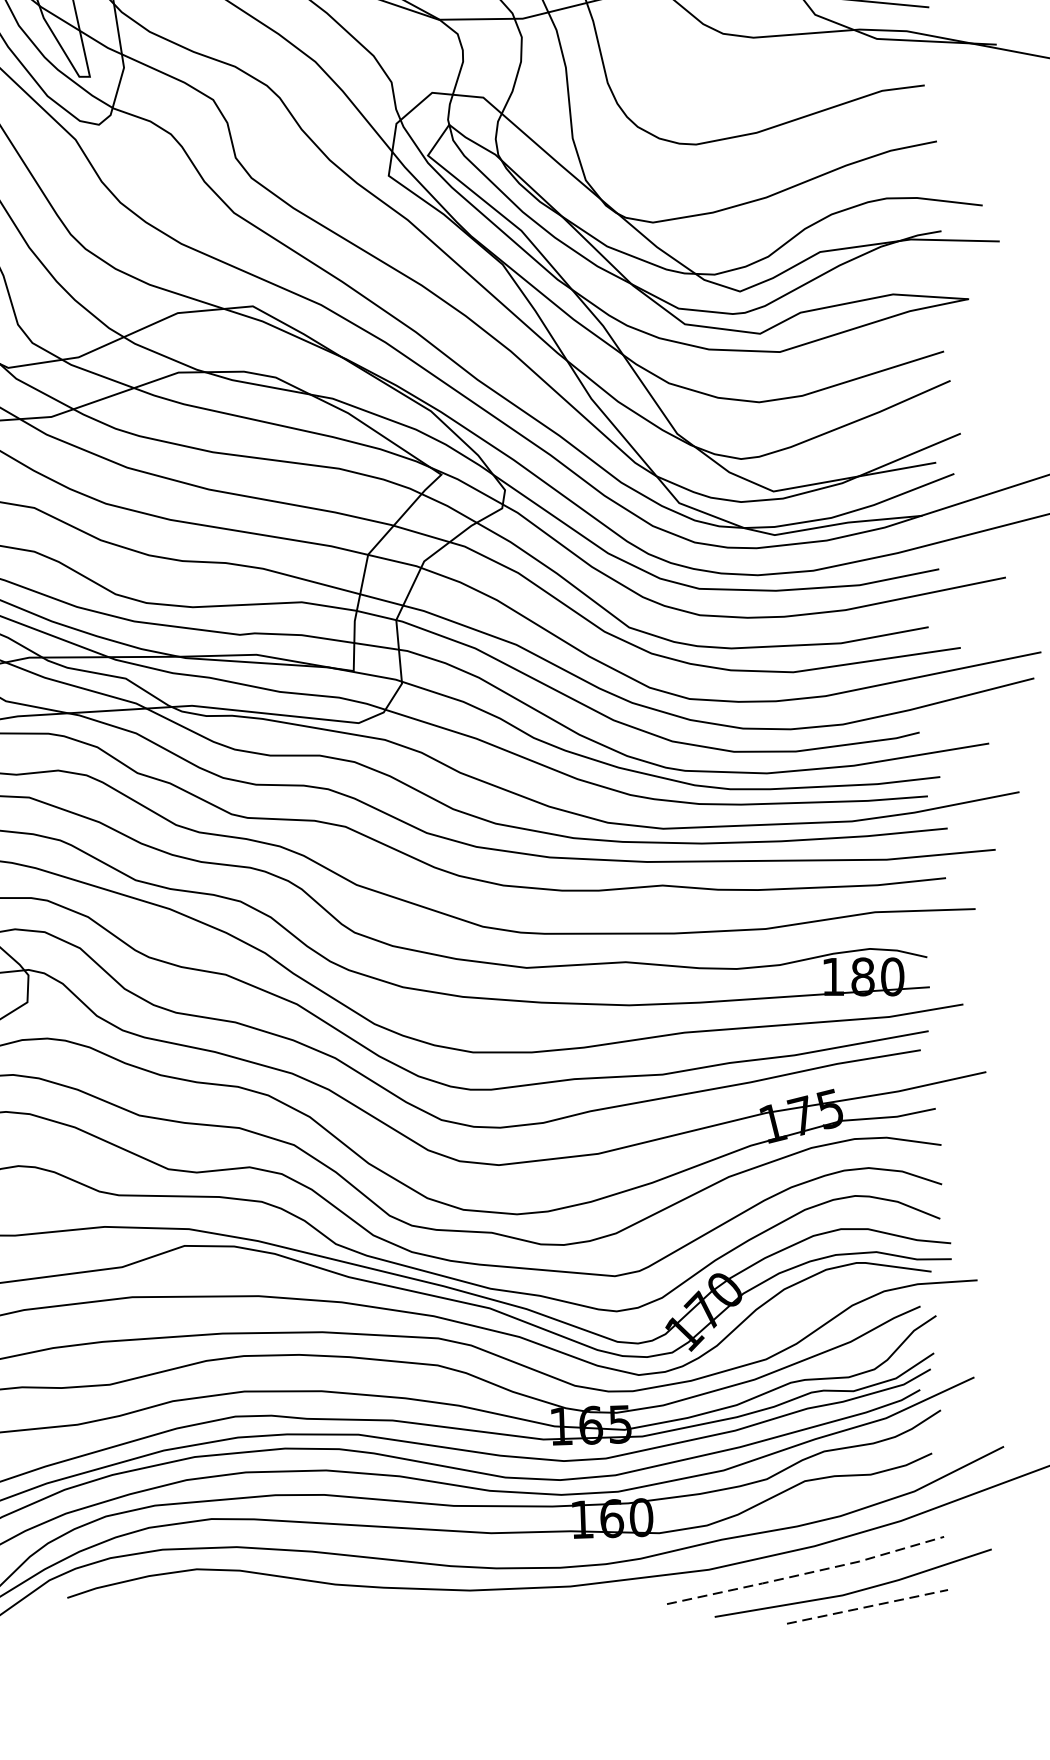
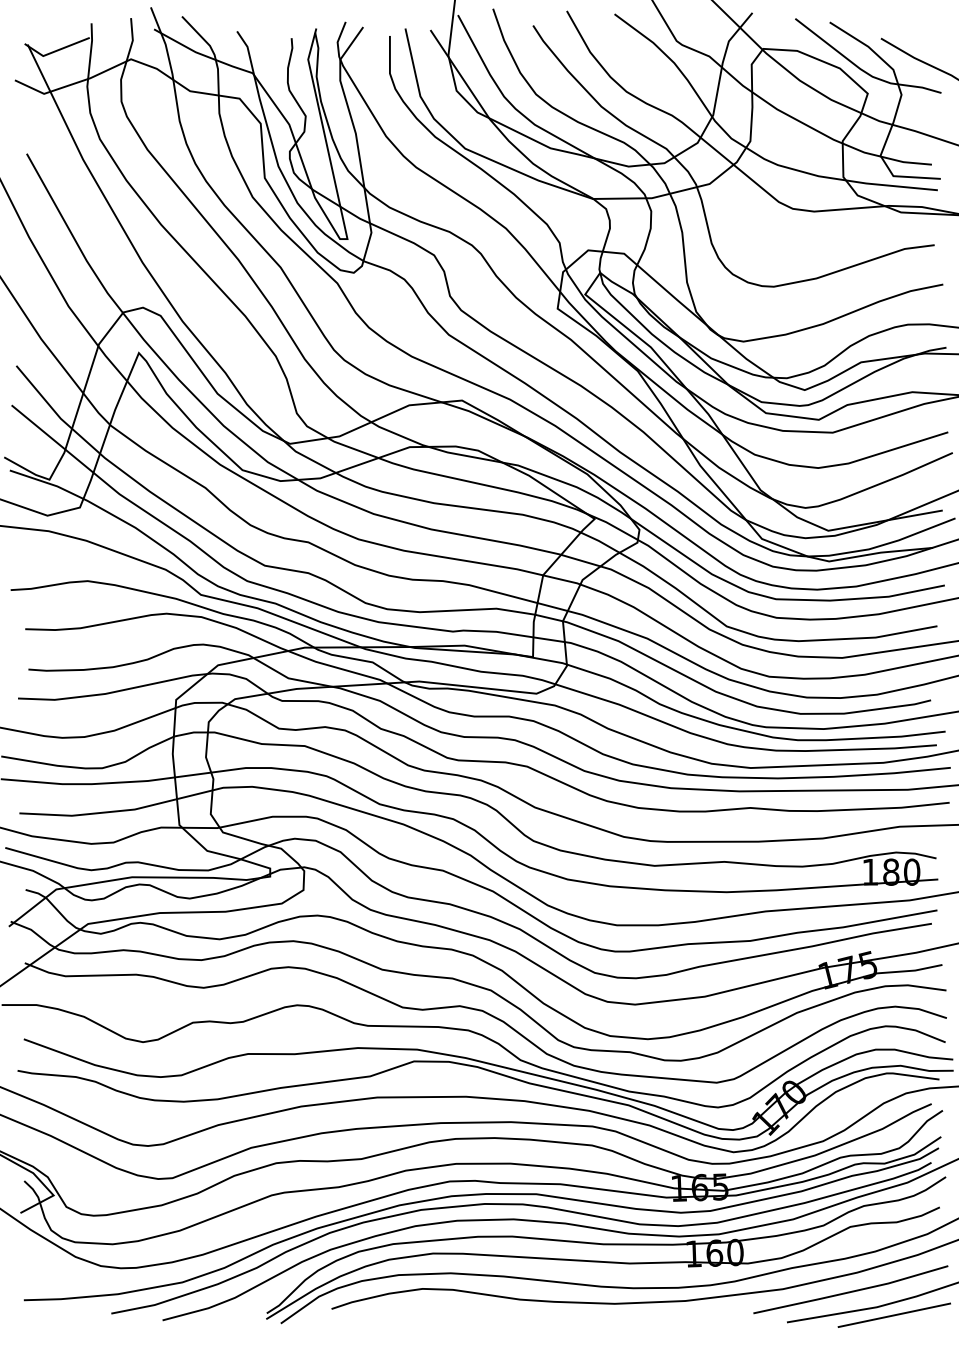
line: (806, 1573) -> (851, 1291), dashed -> solid
line: (867, 1607) -> (894, 1315), dashed -> solid

